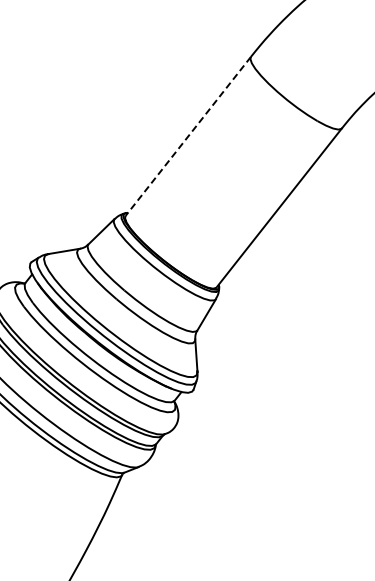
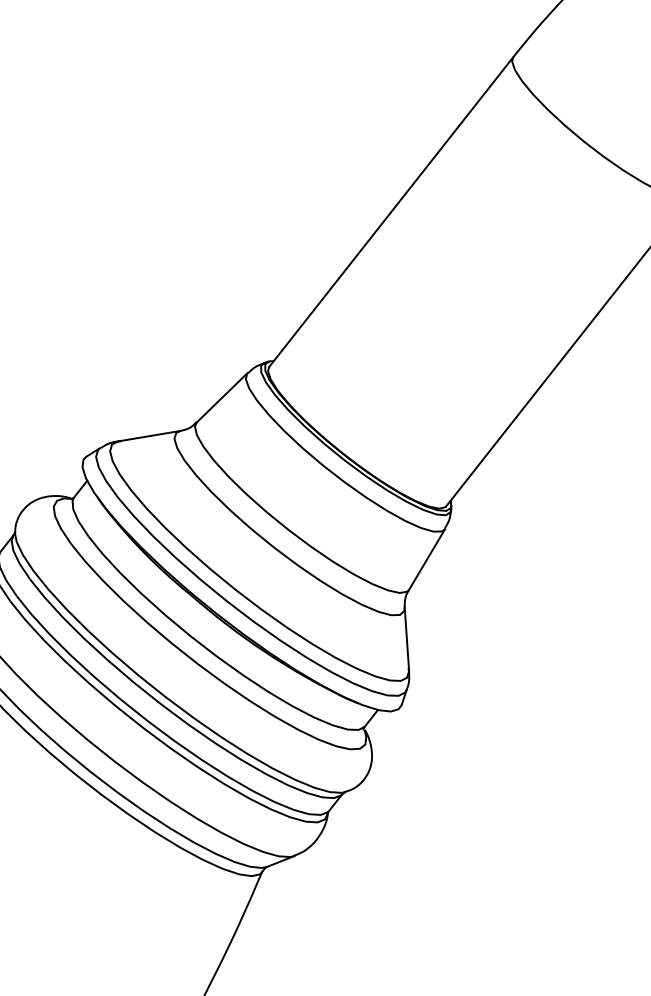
line: (187, 136) -> (389, 212), dashed -> solid

